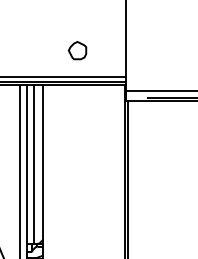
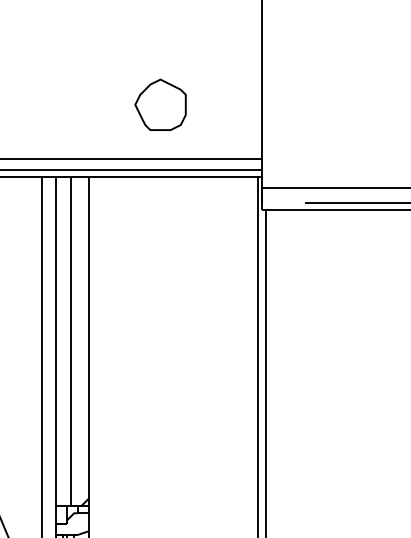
part: (77, 50) -> (160, 105), size x1.4

